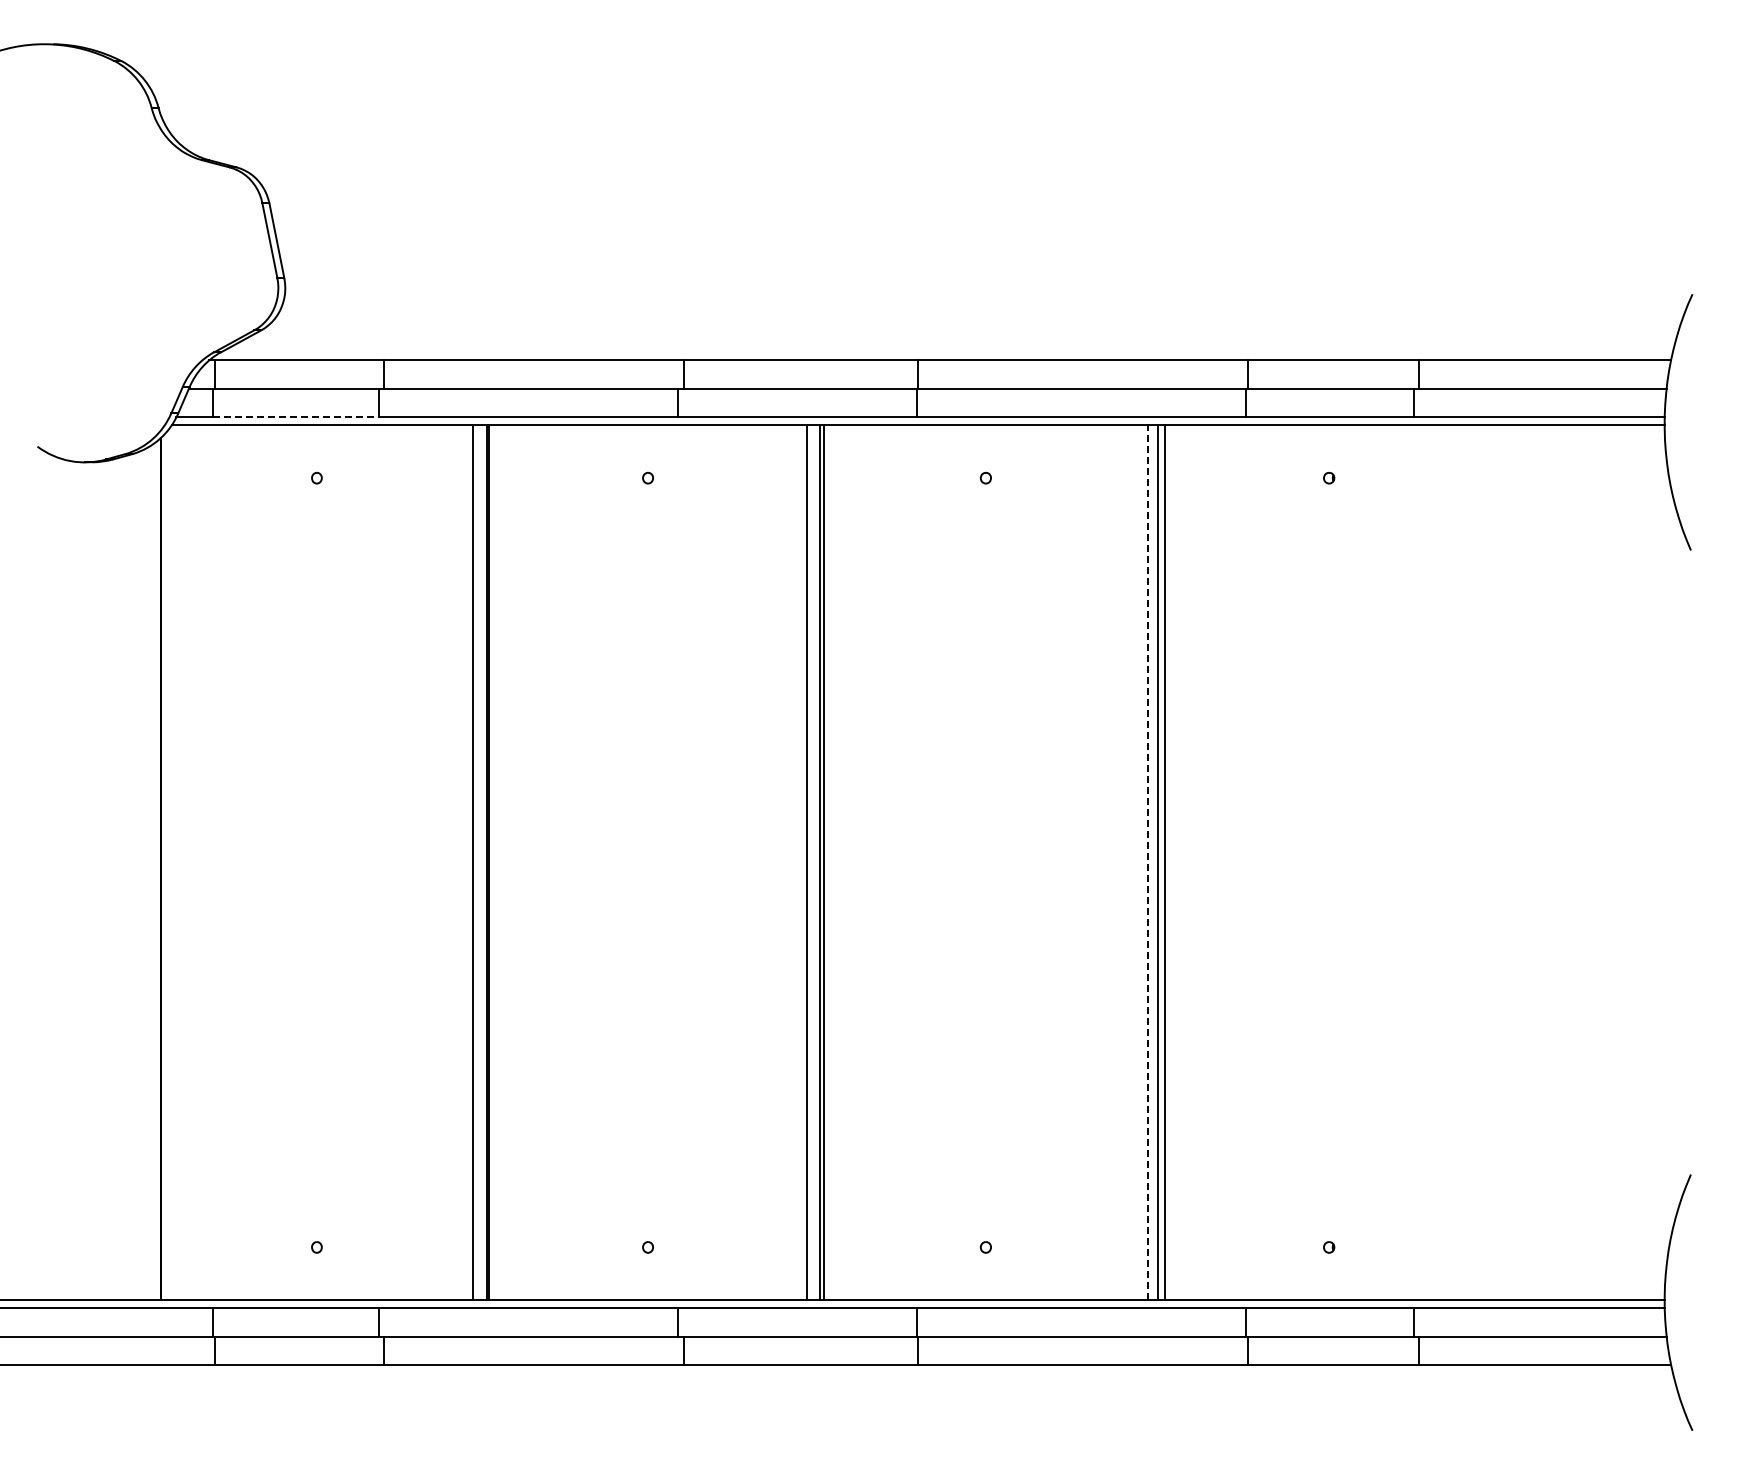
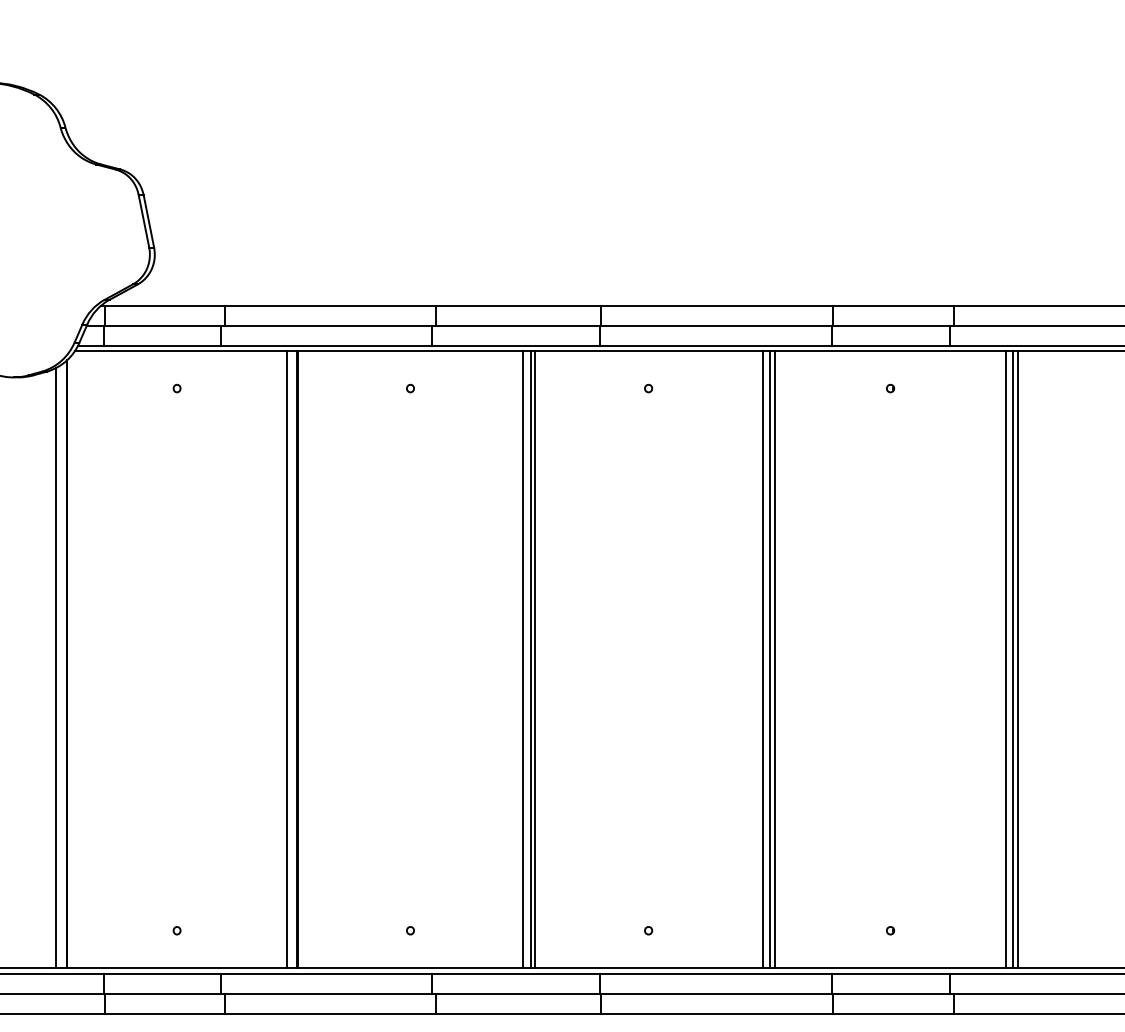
line: (295, 417) -> (161, 345), dashed -> solid
line: (1147, 862) -> (762, 659), dashed -> solid
line: (1493, 862) -> (1006, 659), added
line: (1502, 862) -> (1012, 659), added
line: (1510, 862) -> (1018, 659), added
line: (144, 874) -> (55, 667), added

